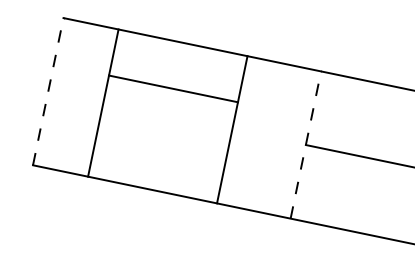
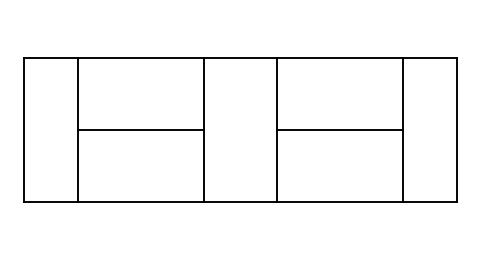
line: (172, 89) -> (140, 130), moved
line: (48, 91) -> (23, 129), dashed -> solid
line: (305, 144) -> (276, 129), dashed -> solid

